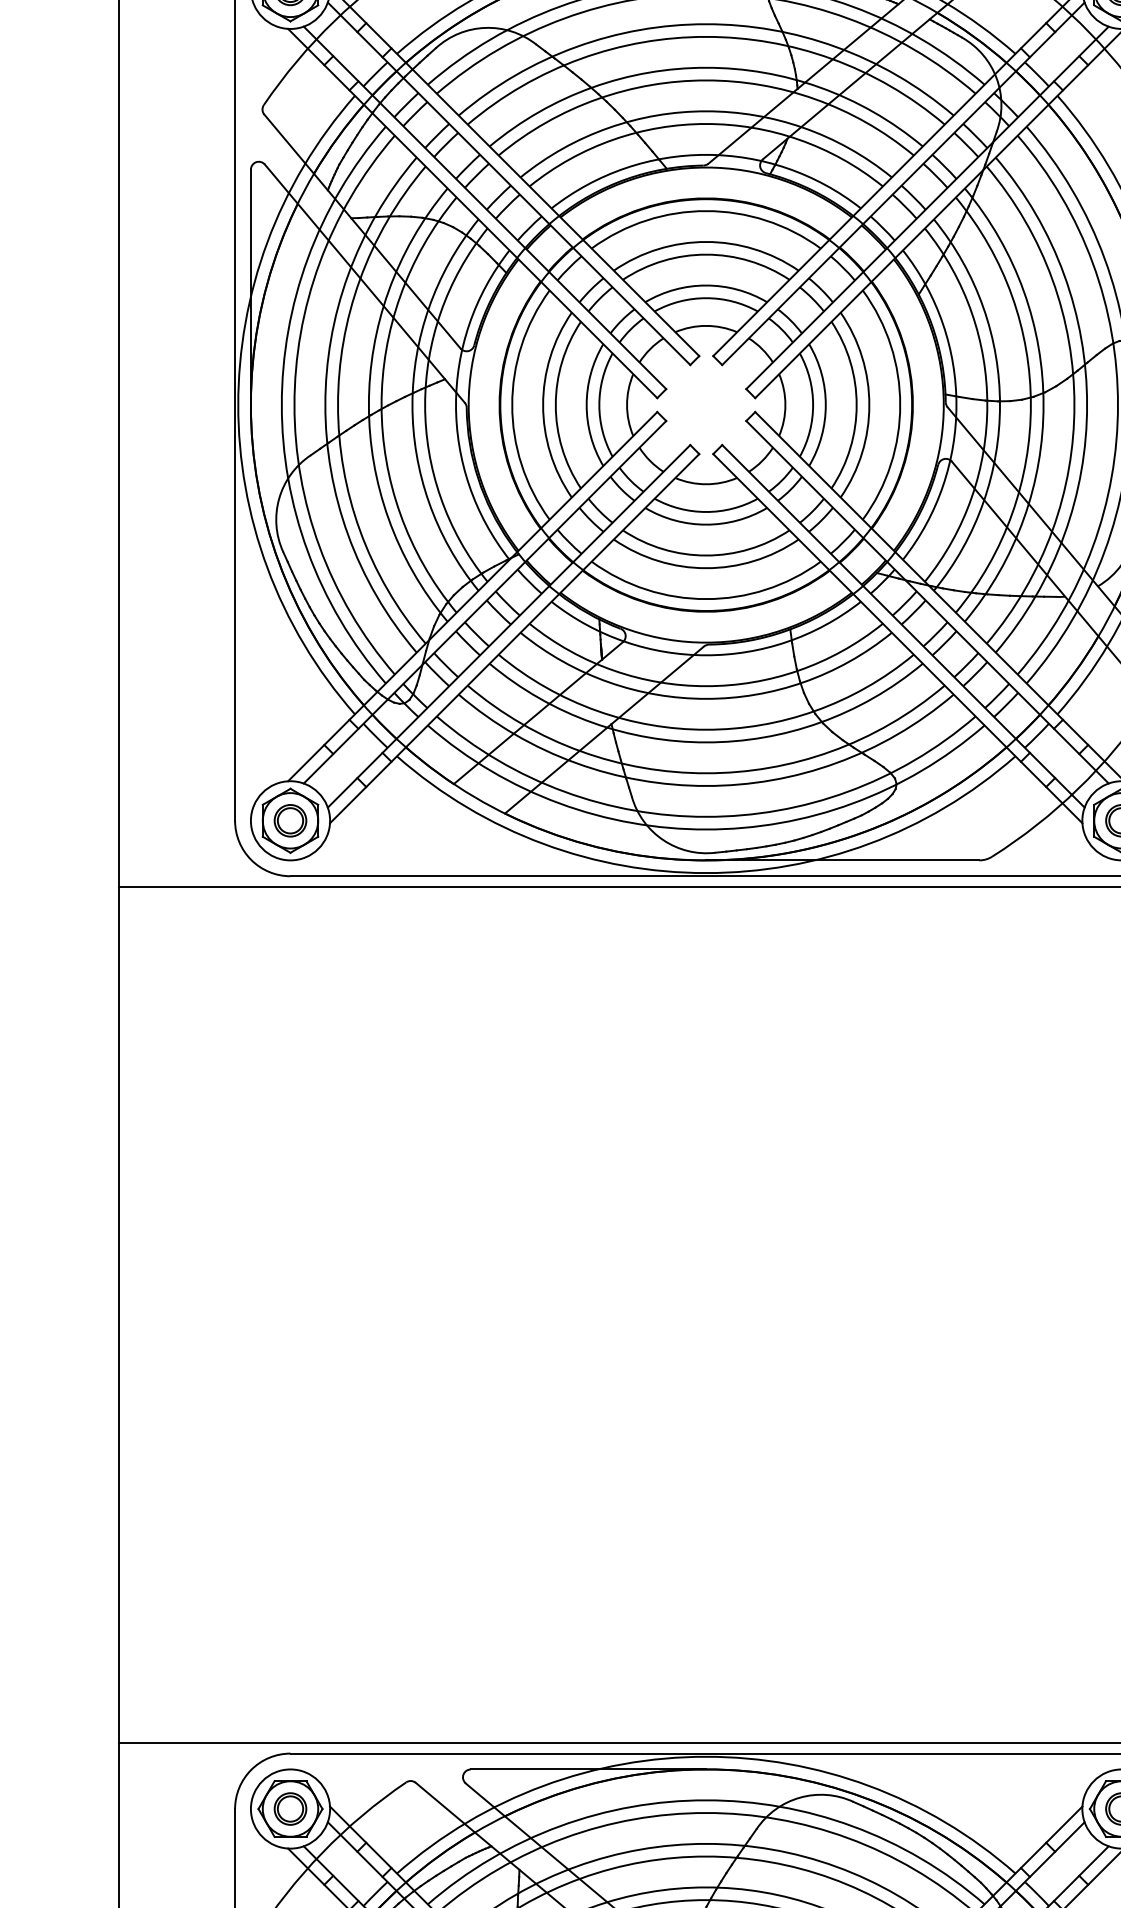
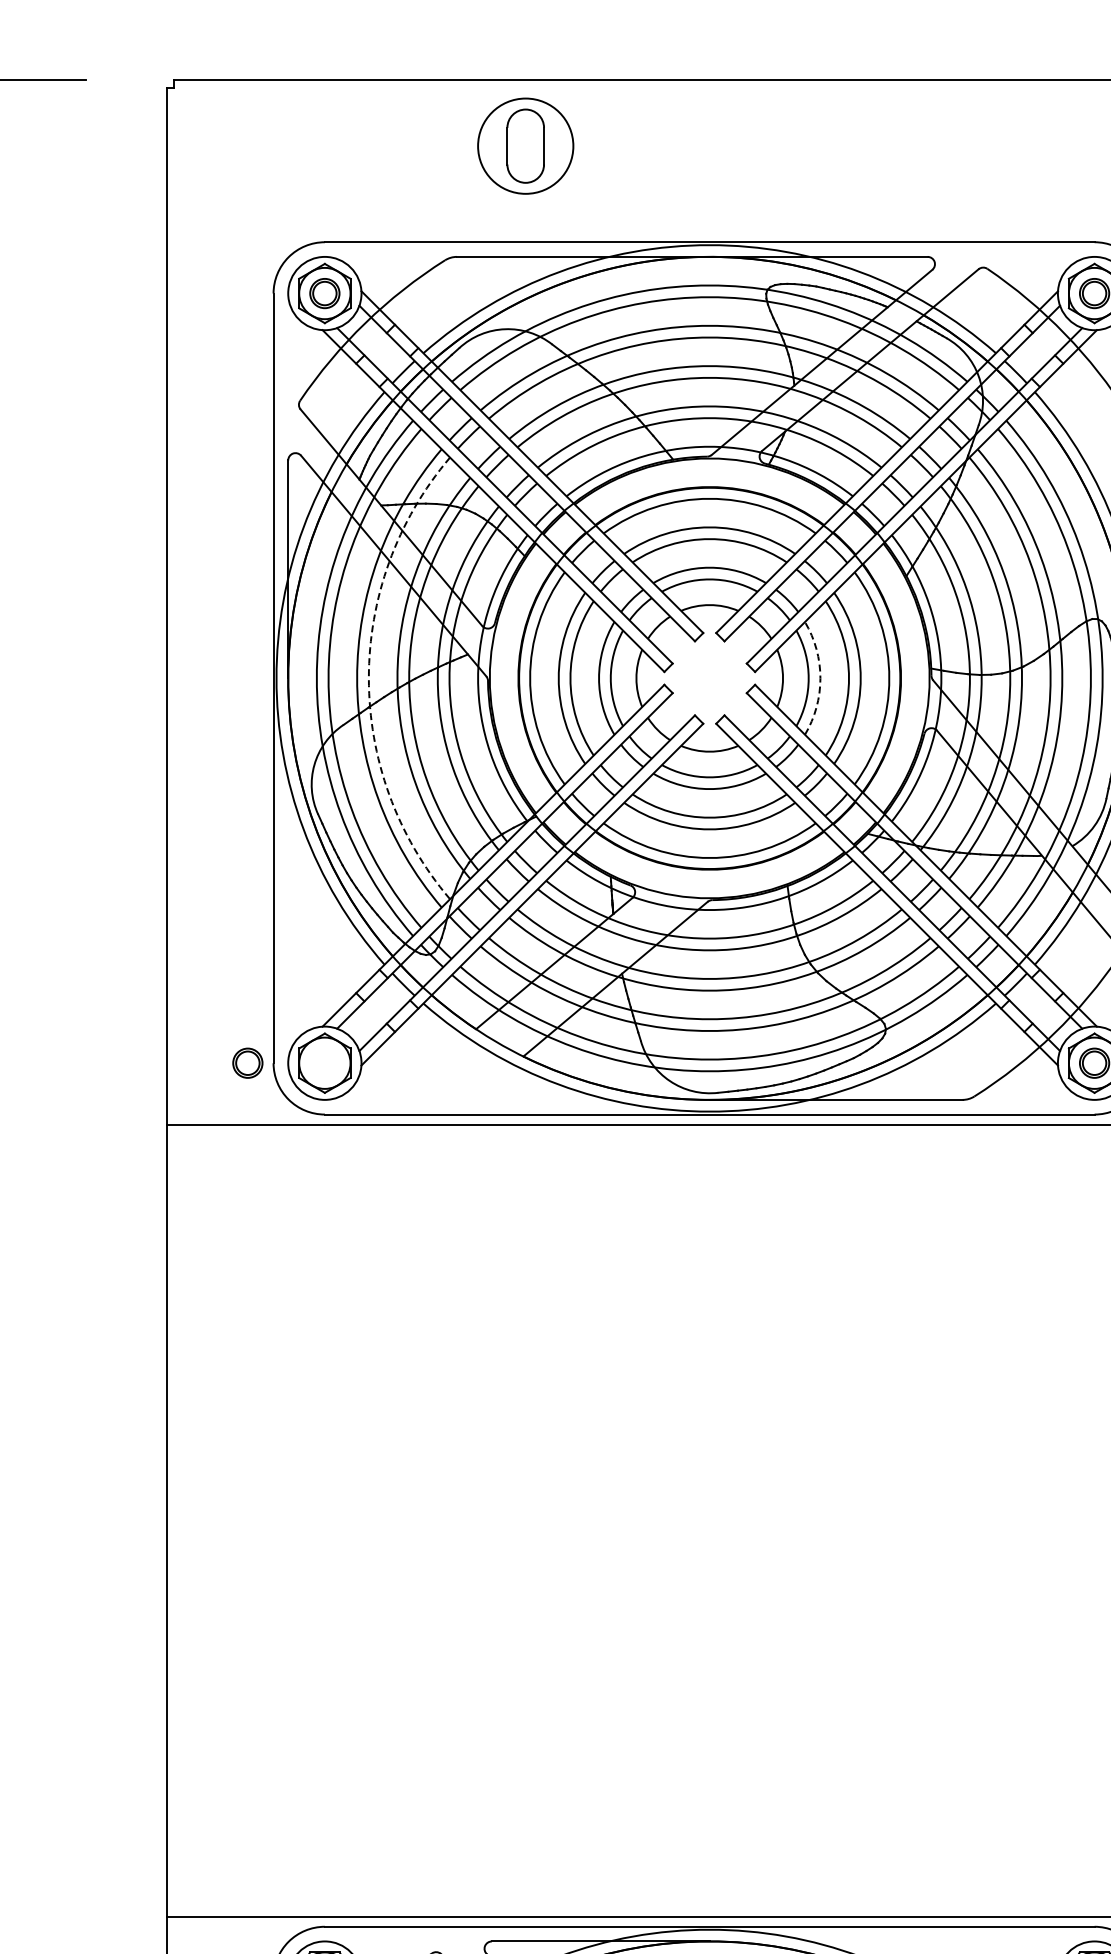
arc: (337, 405) -> (368, 678), solid -> dashed
arc: (825, 405) -> (820, 678), solid -> dashed
part: (290, 820) -> (247, 1062), moved

